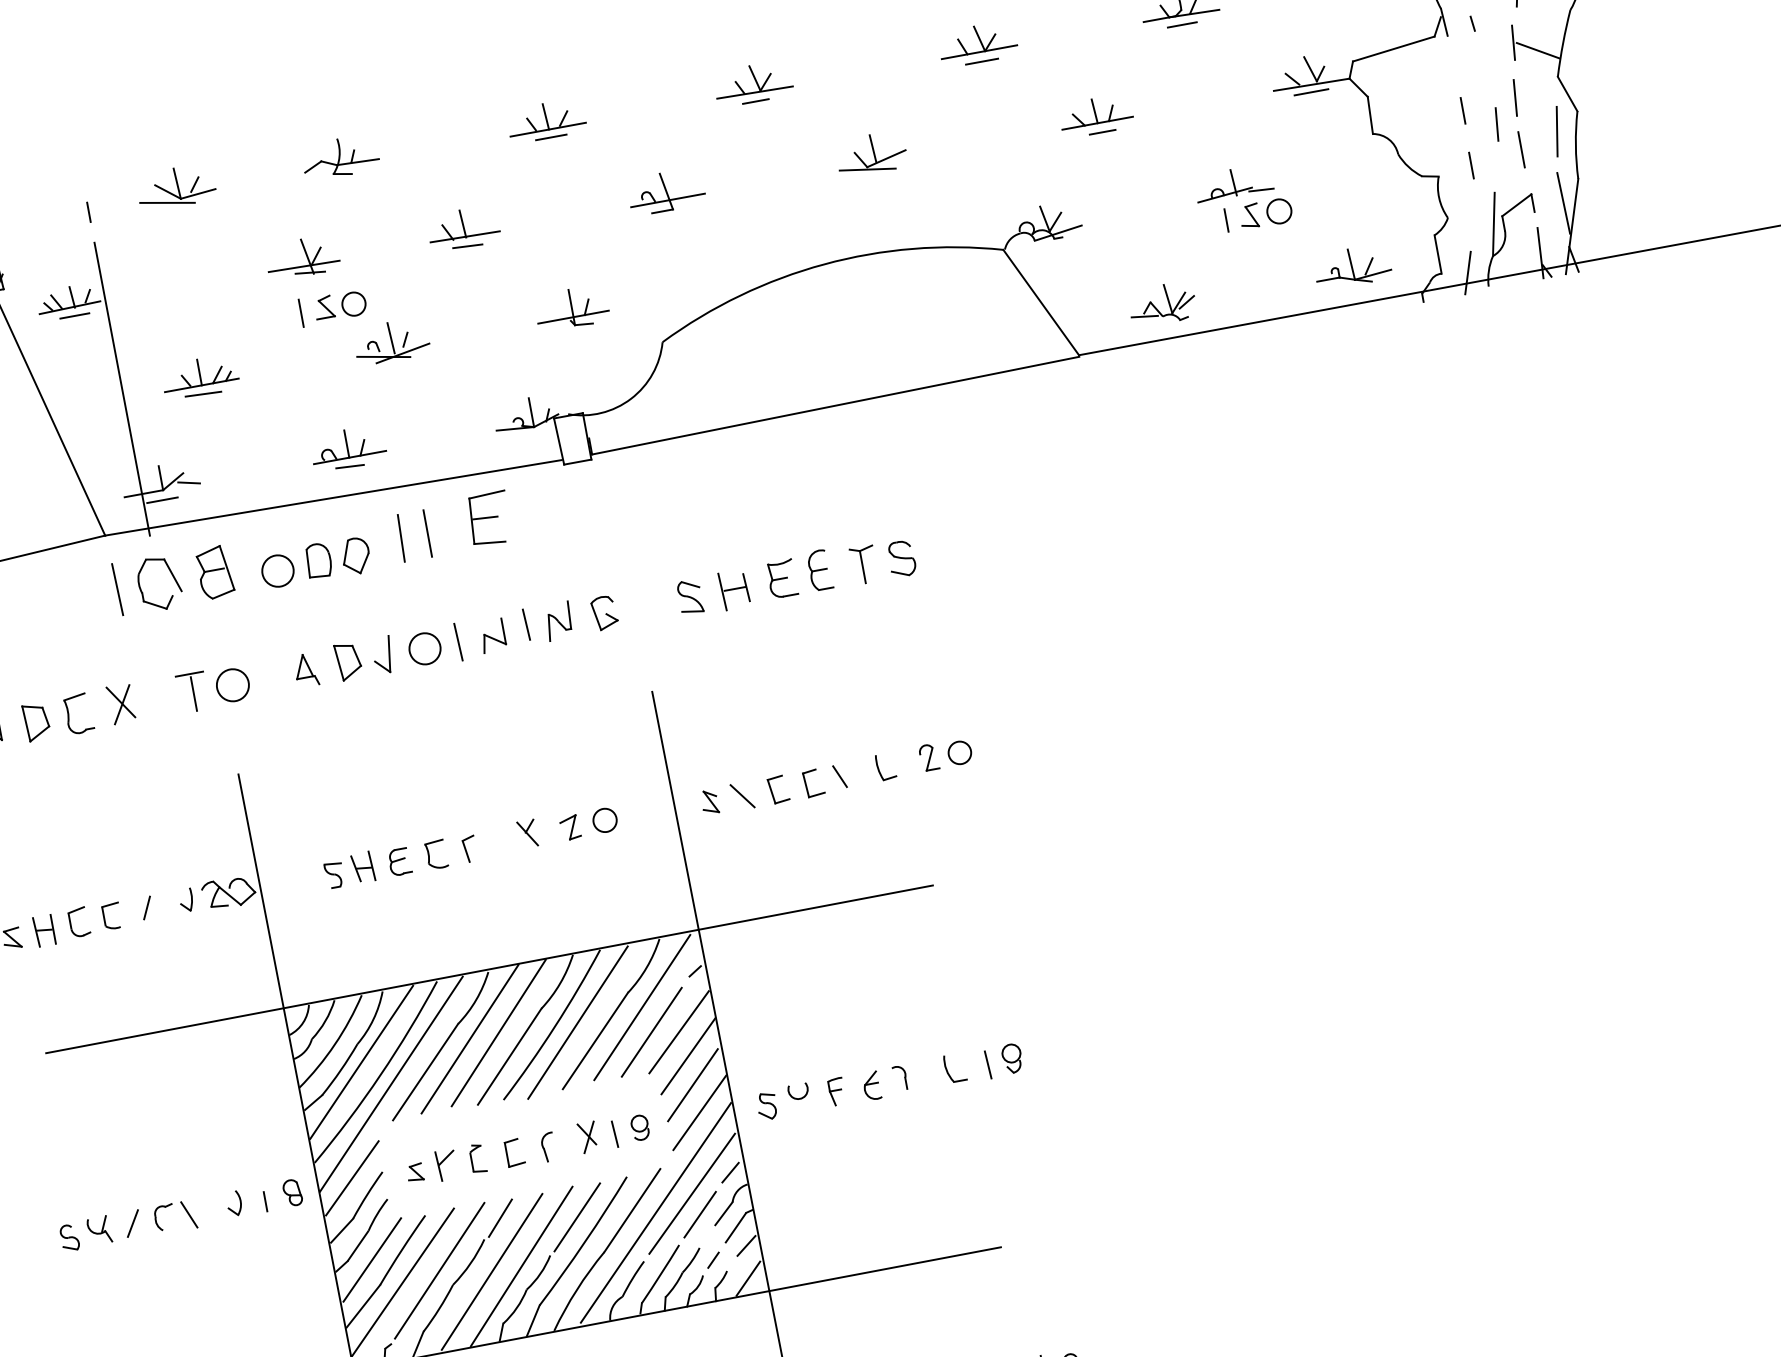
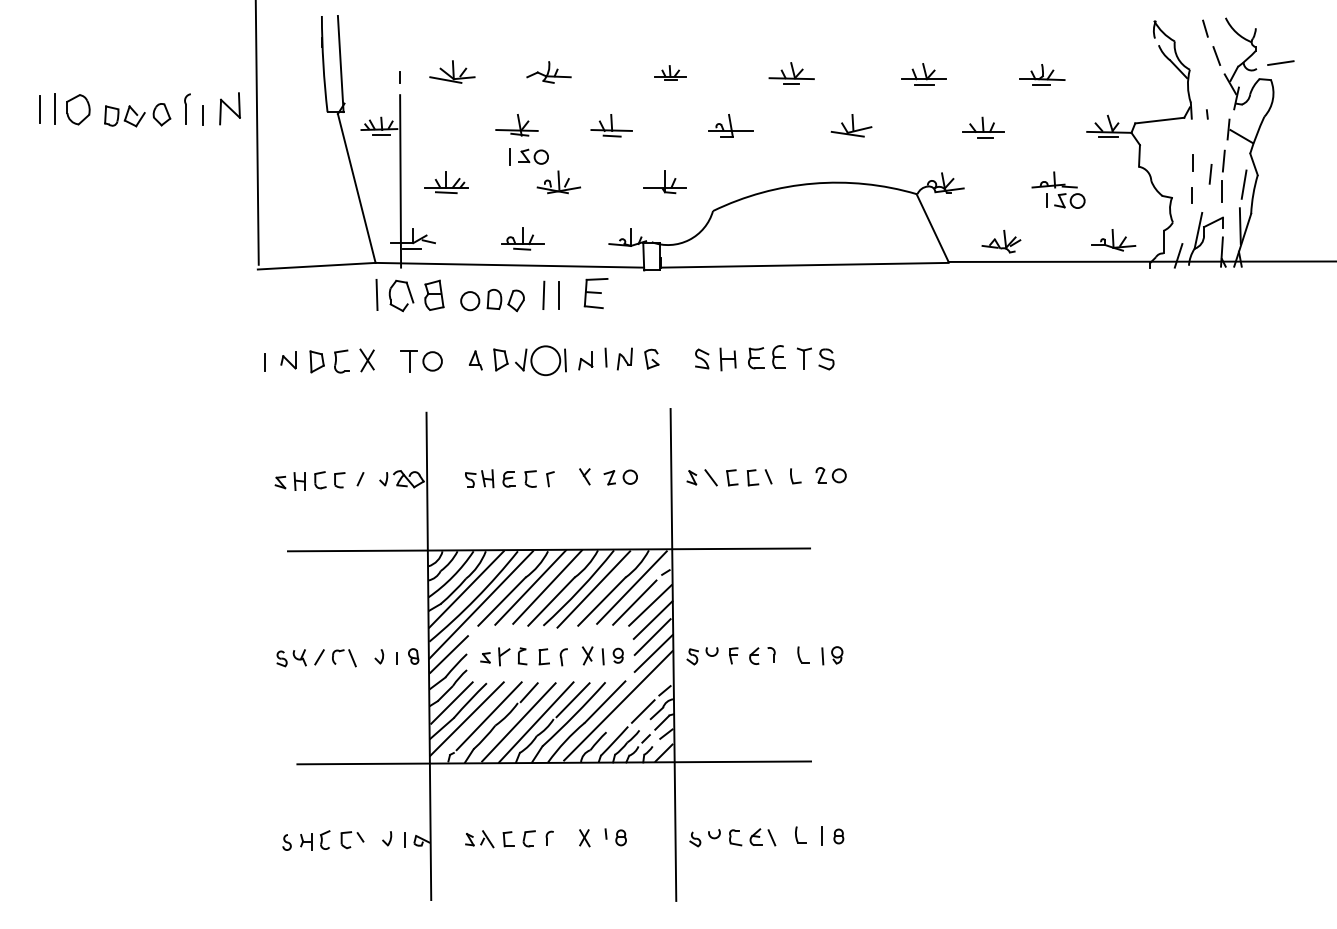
part: (545, 120) -> (669, 72), size x0.7
circle: (424, 648) -> (545, 360), size x1.6
line: (691, 1193) -> (640, 698), removed

